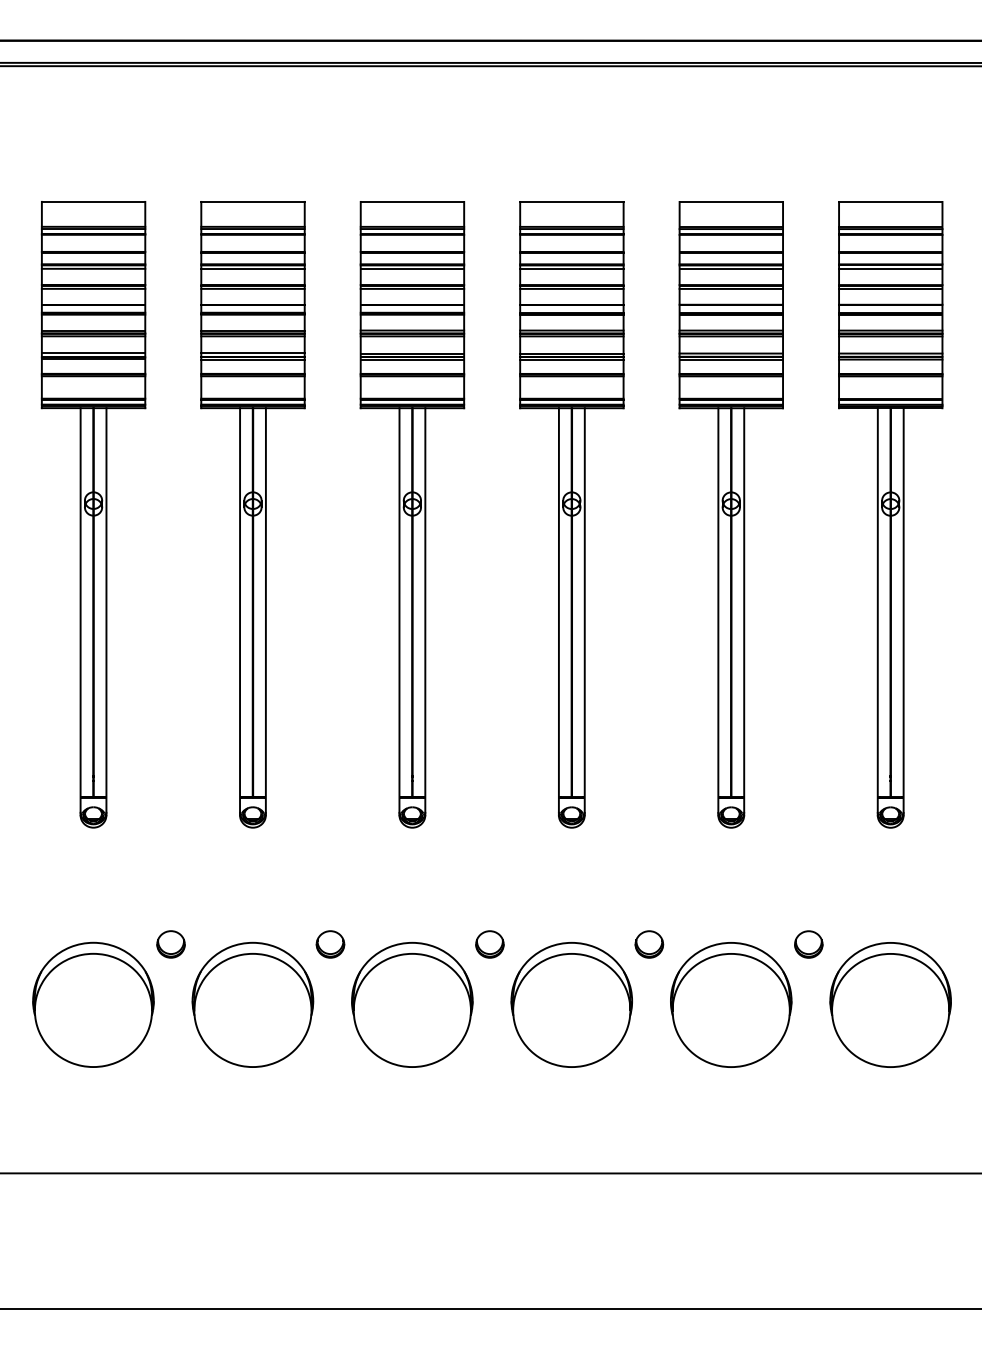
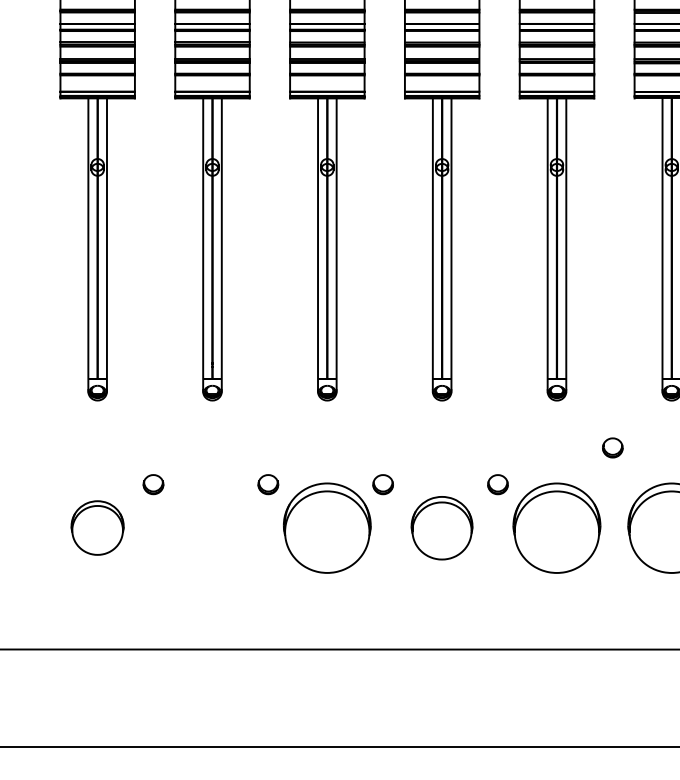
part: (808, 944) -> (612, 447), moved
part: (93, 1004) -> (97, 527), size x0.6
part: (252, 1004) -> (212, 527), removed
part: (571, 1004) -> (441, 527), size x0.7

